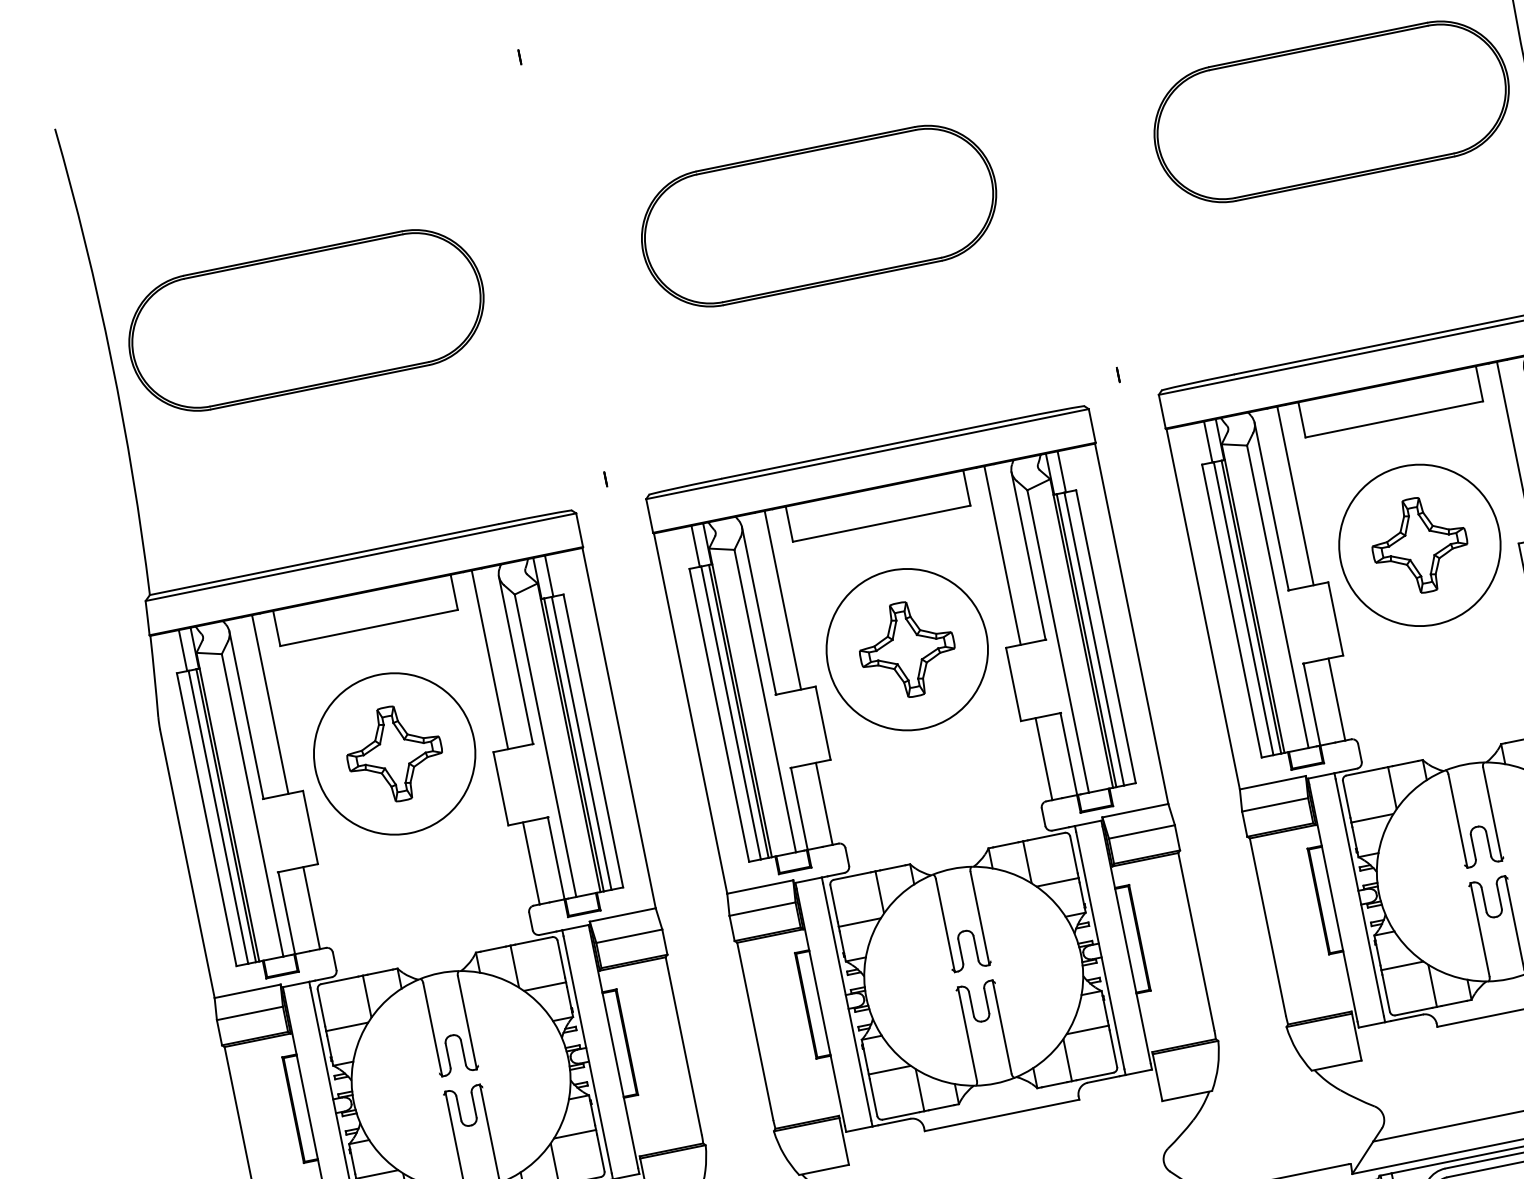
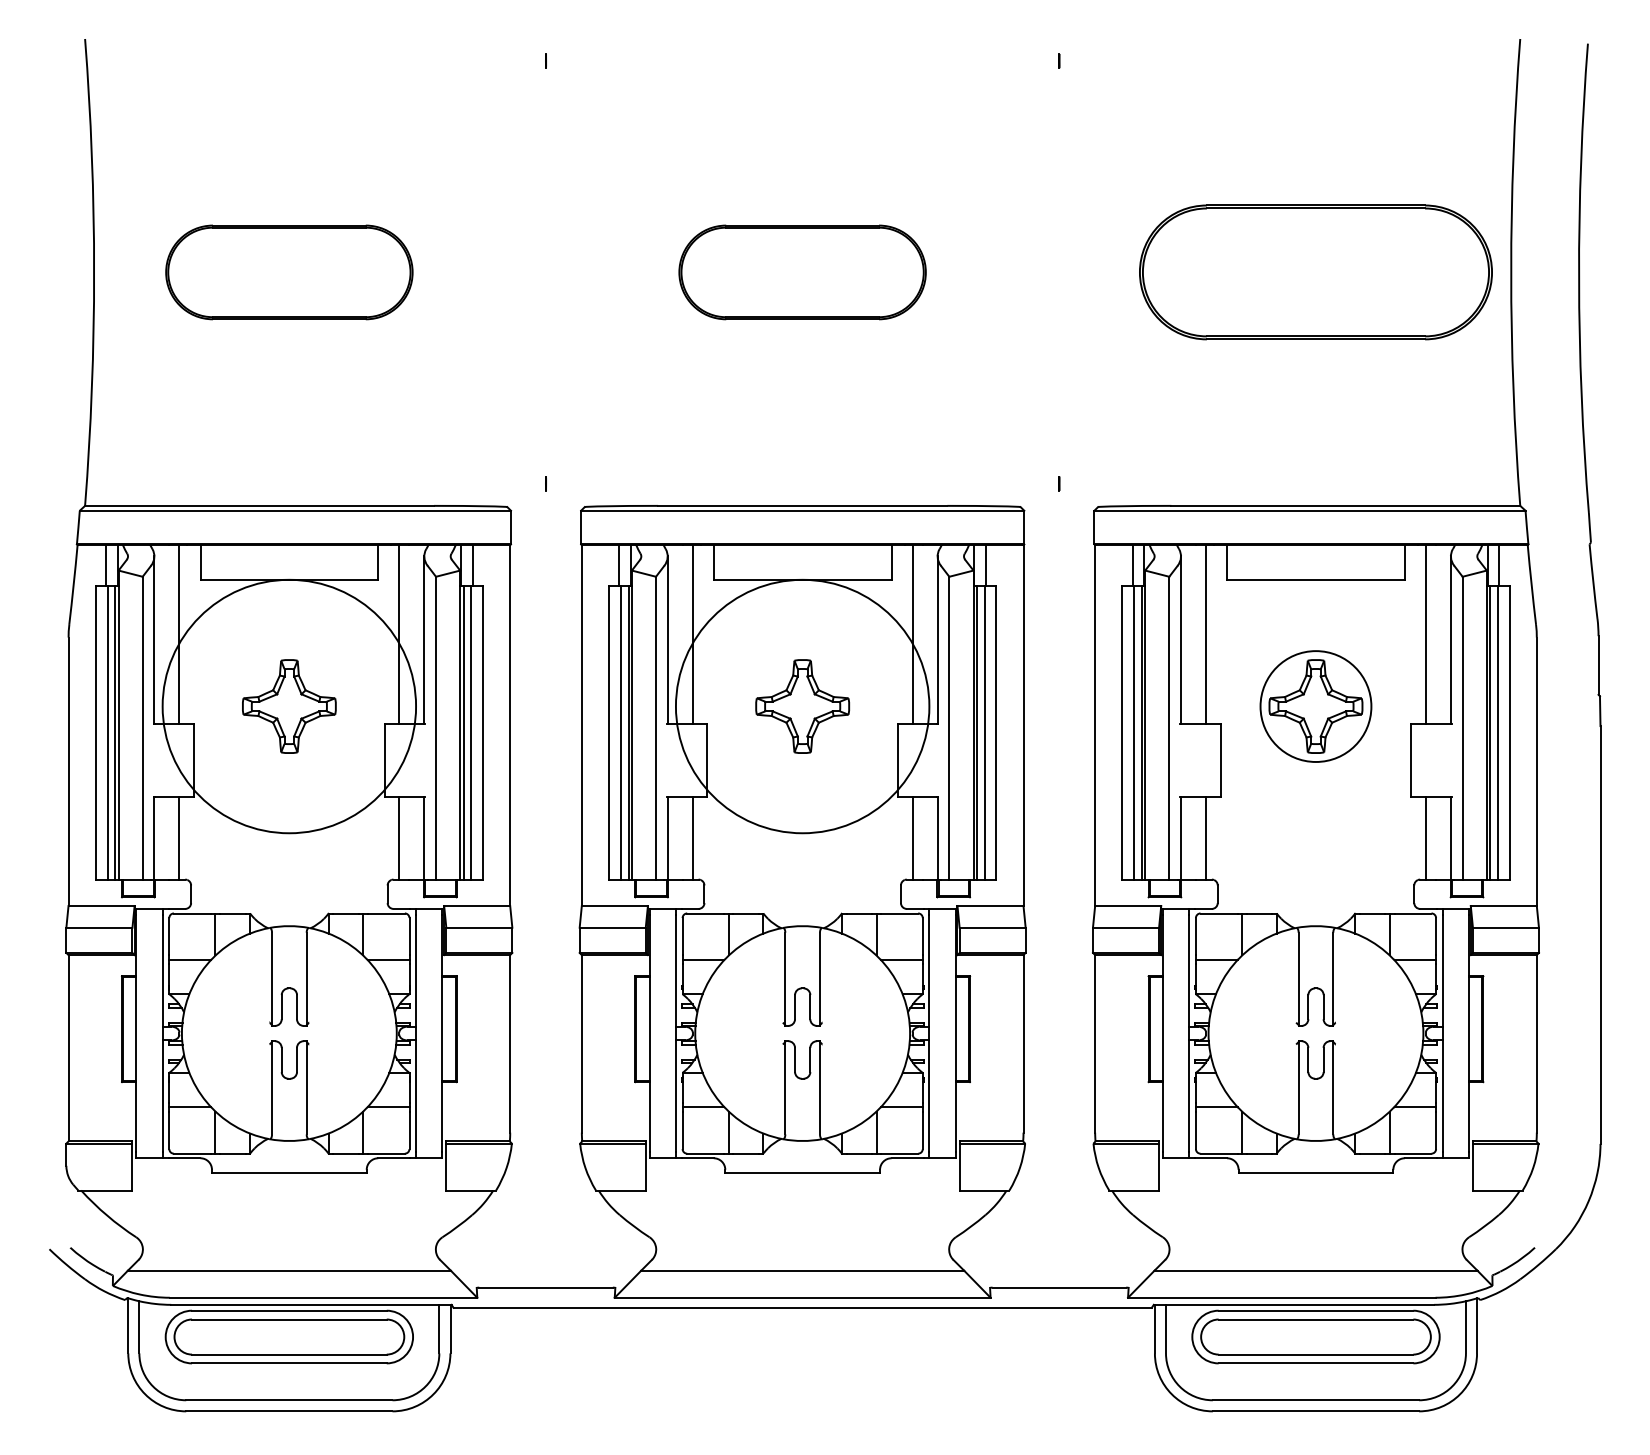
part: (818, 216) -> (802, 272), size x0.7
part: (306, 320) -> (289, 272), size x0.7
circle: (1419, 545) -> (1315, 706), size x0.7
circle: (907, 649) -> (802, 706), size x1.6
circle: (394, 753) -> (289, 706), size x1.6

